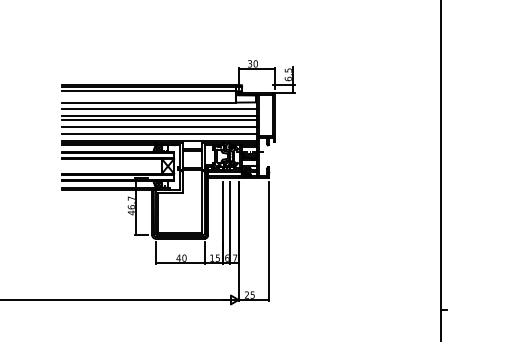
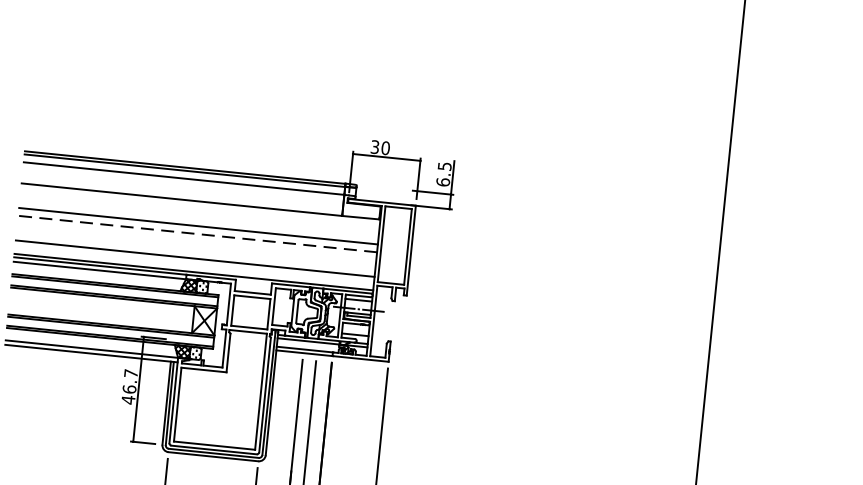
line: (159, 108) -> (199, 212), removed
line: (159, 120) -> (197, 234), solid -> dashed
line: (159, 127) -> (196, 247), removed

